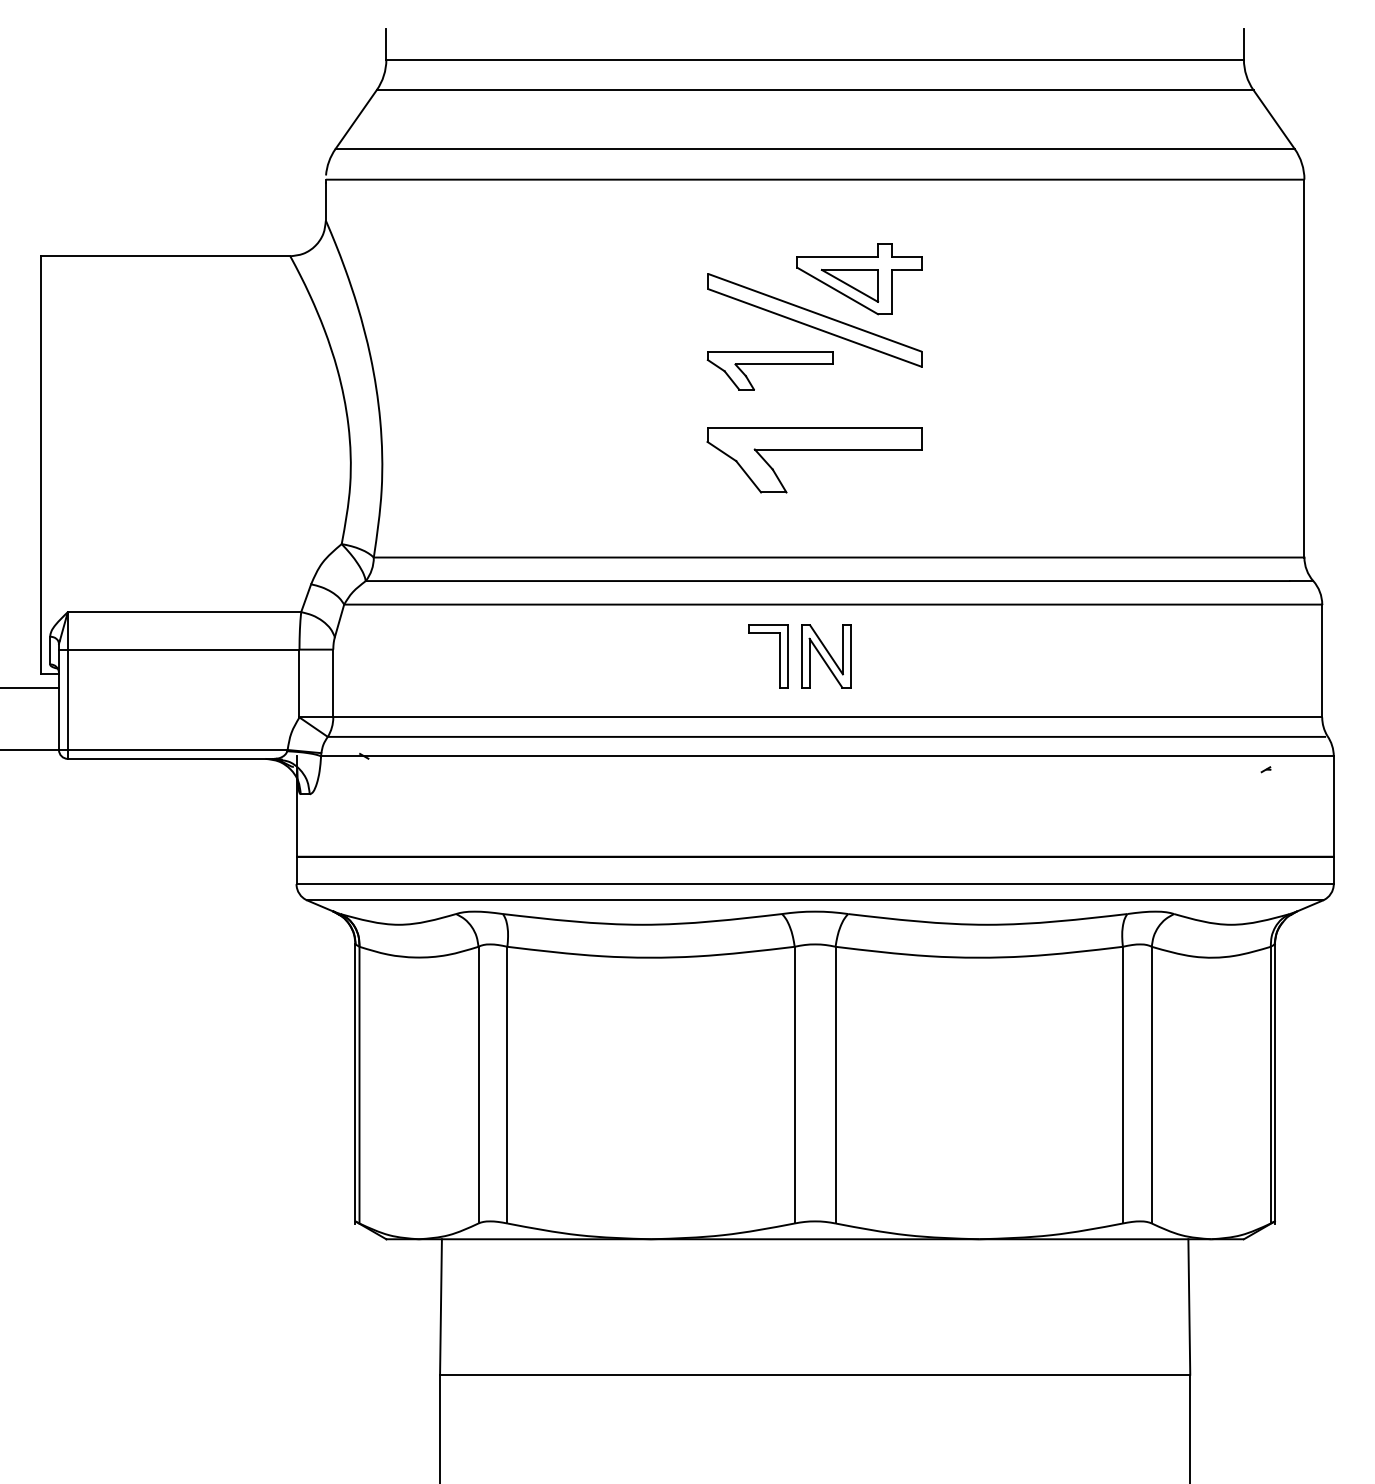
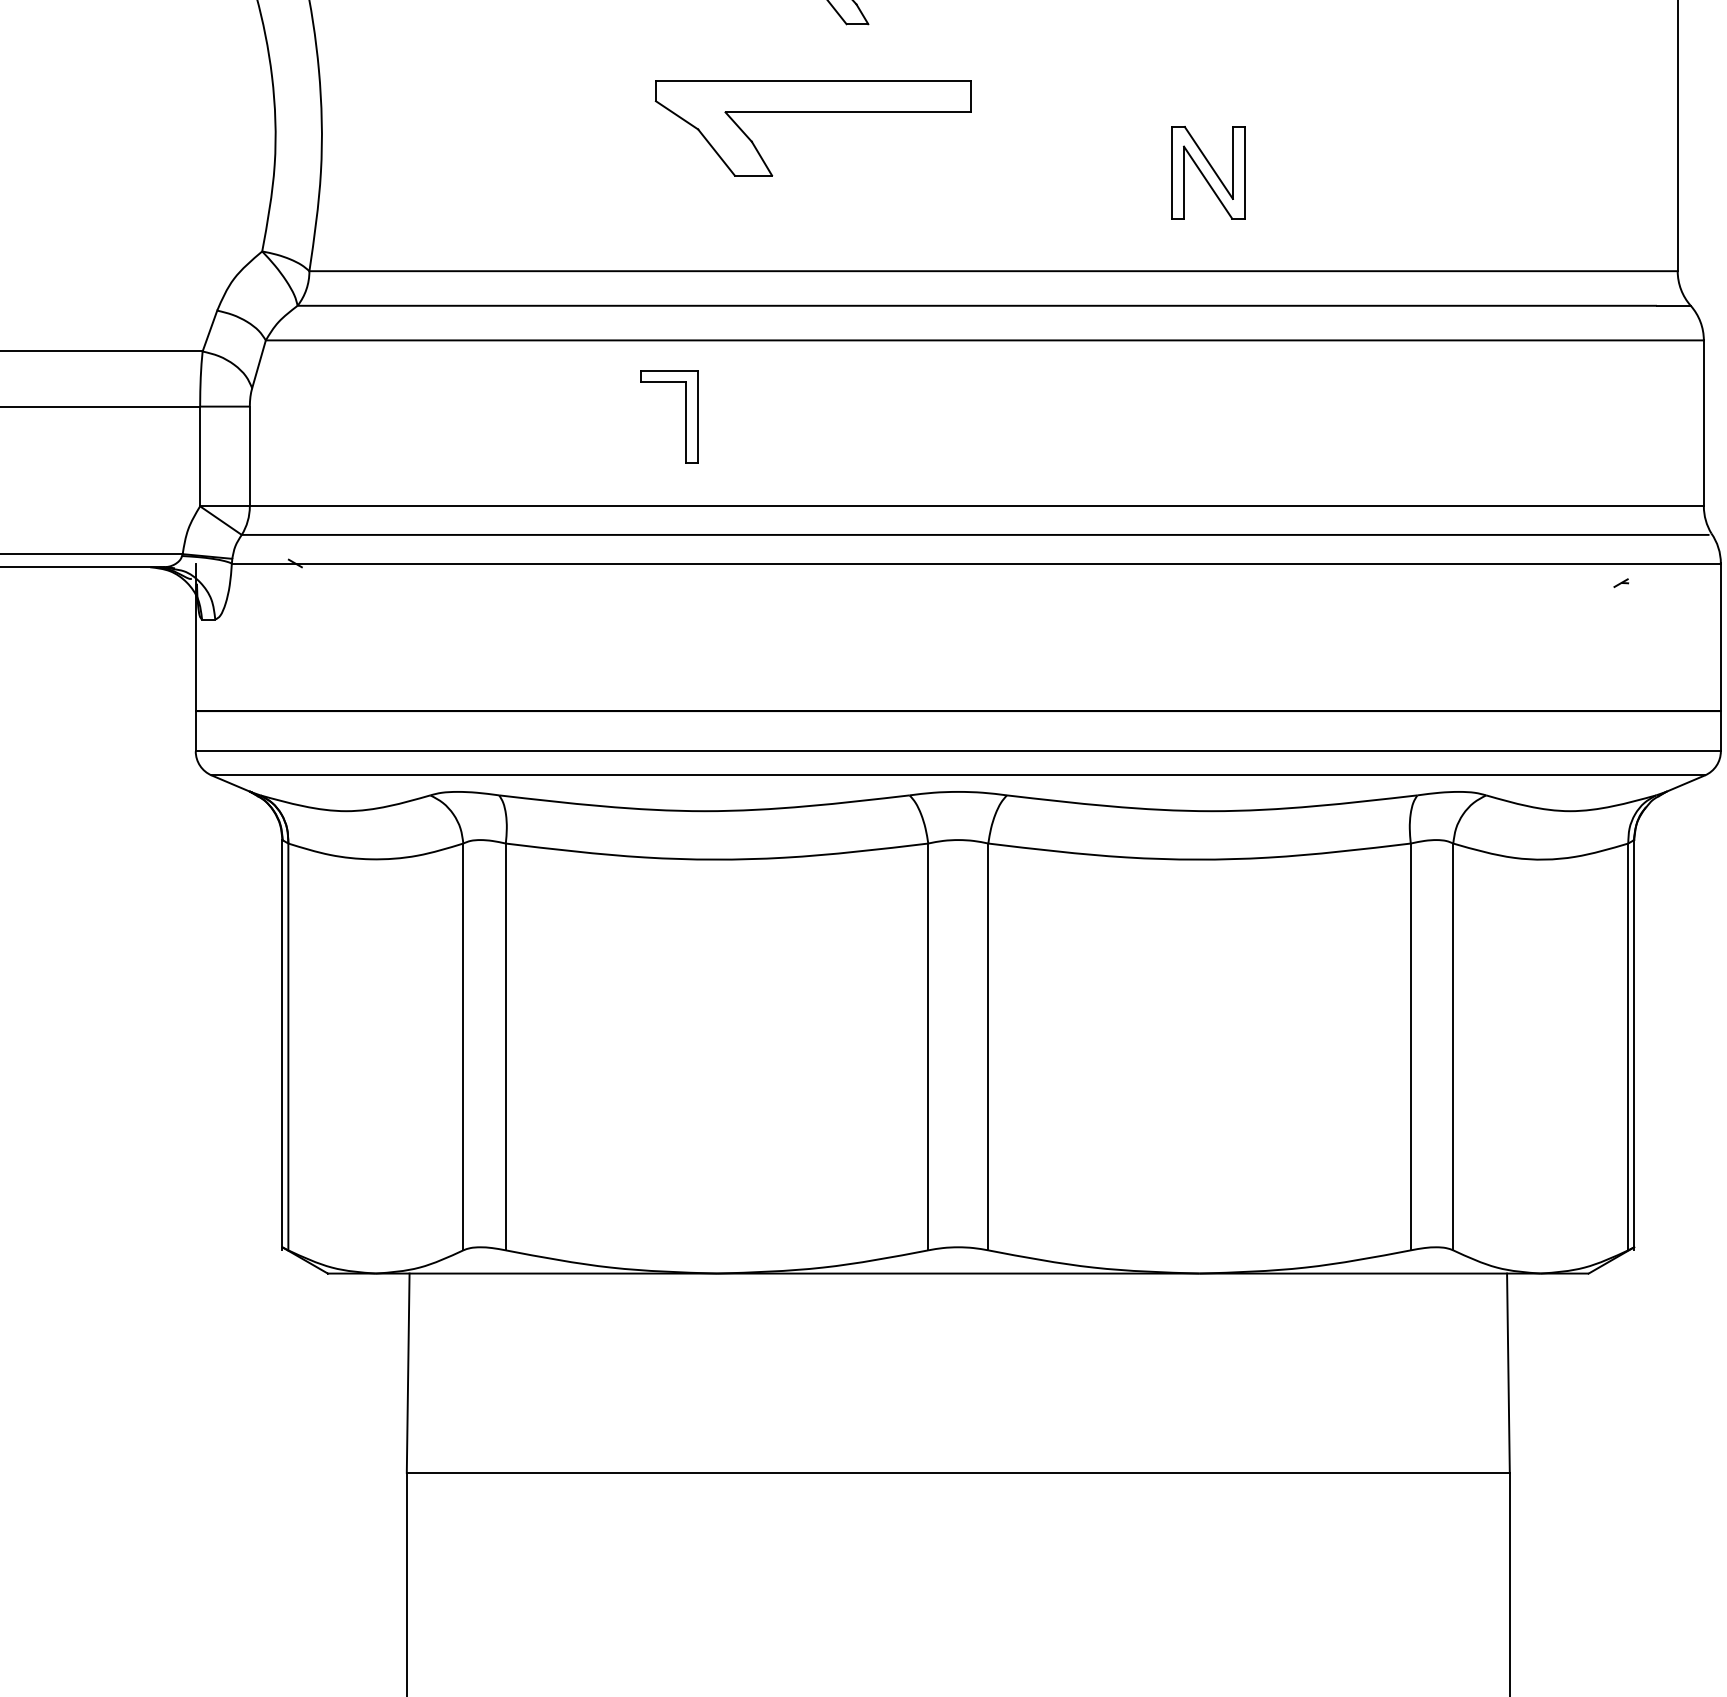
part: (814, 450) -> (813, 113), moved
part: (779, 656) -> (685, 416), moved
part: (826, 656) -> (1208, 172), moved

